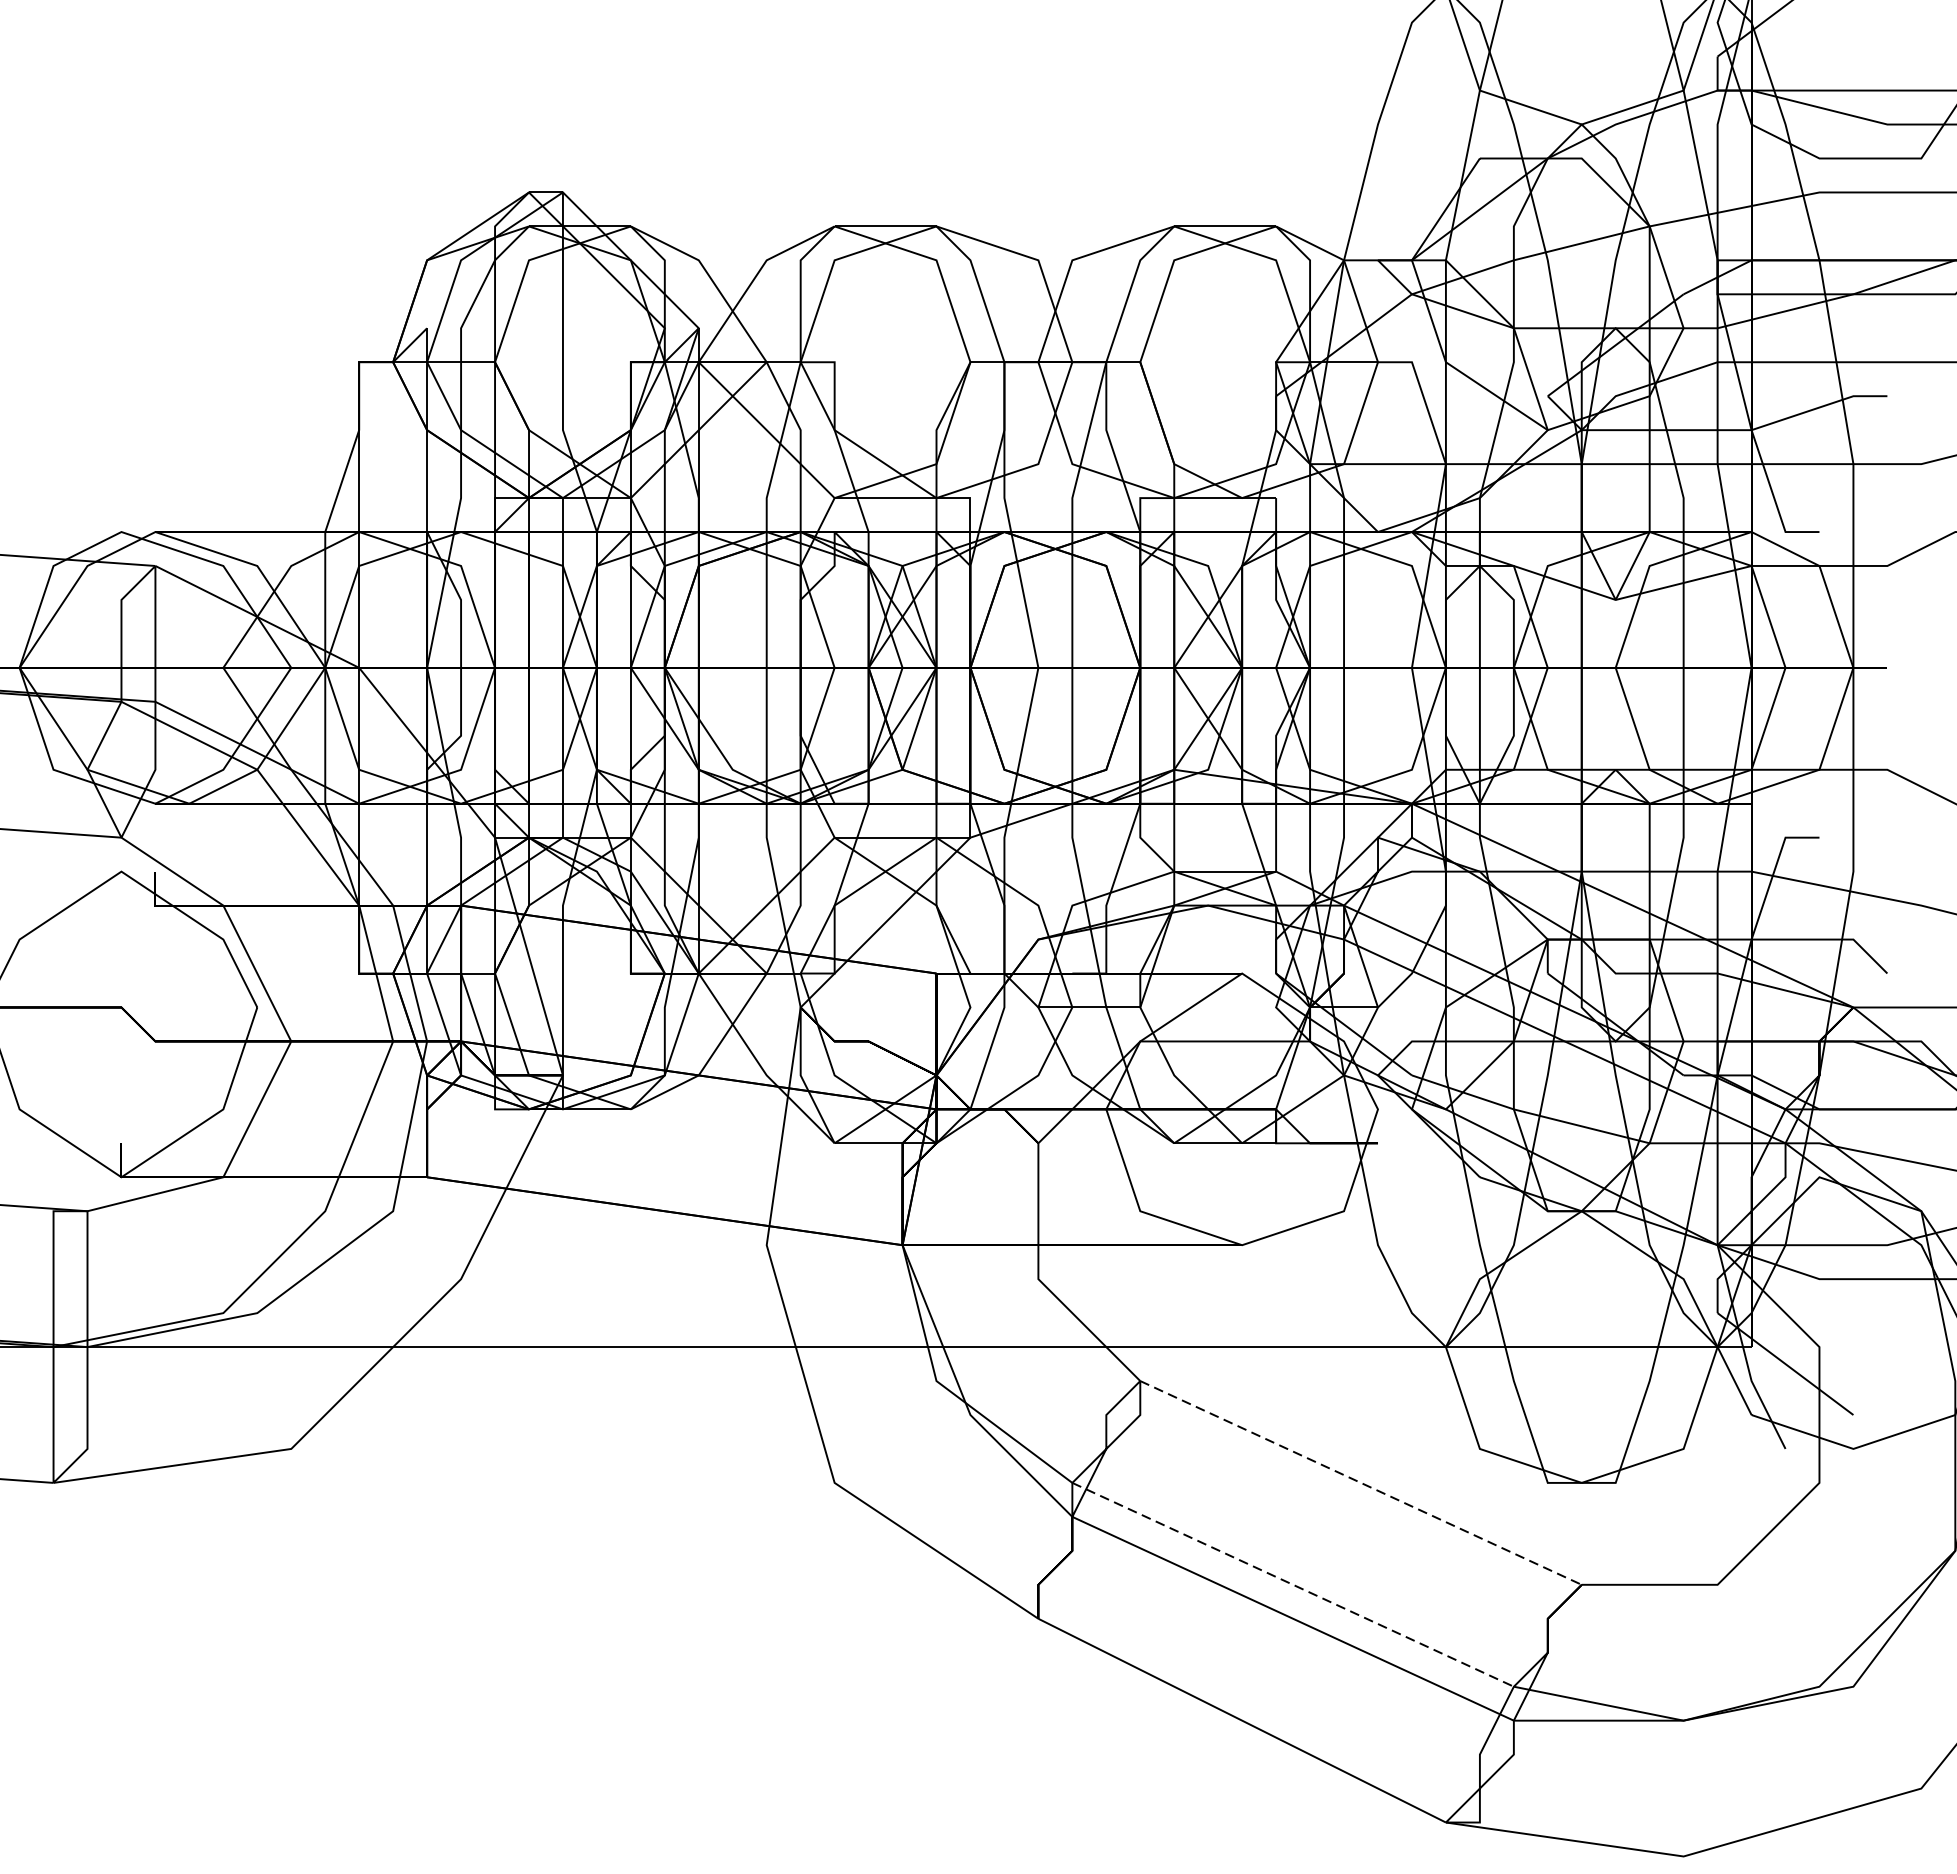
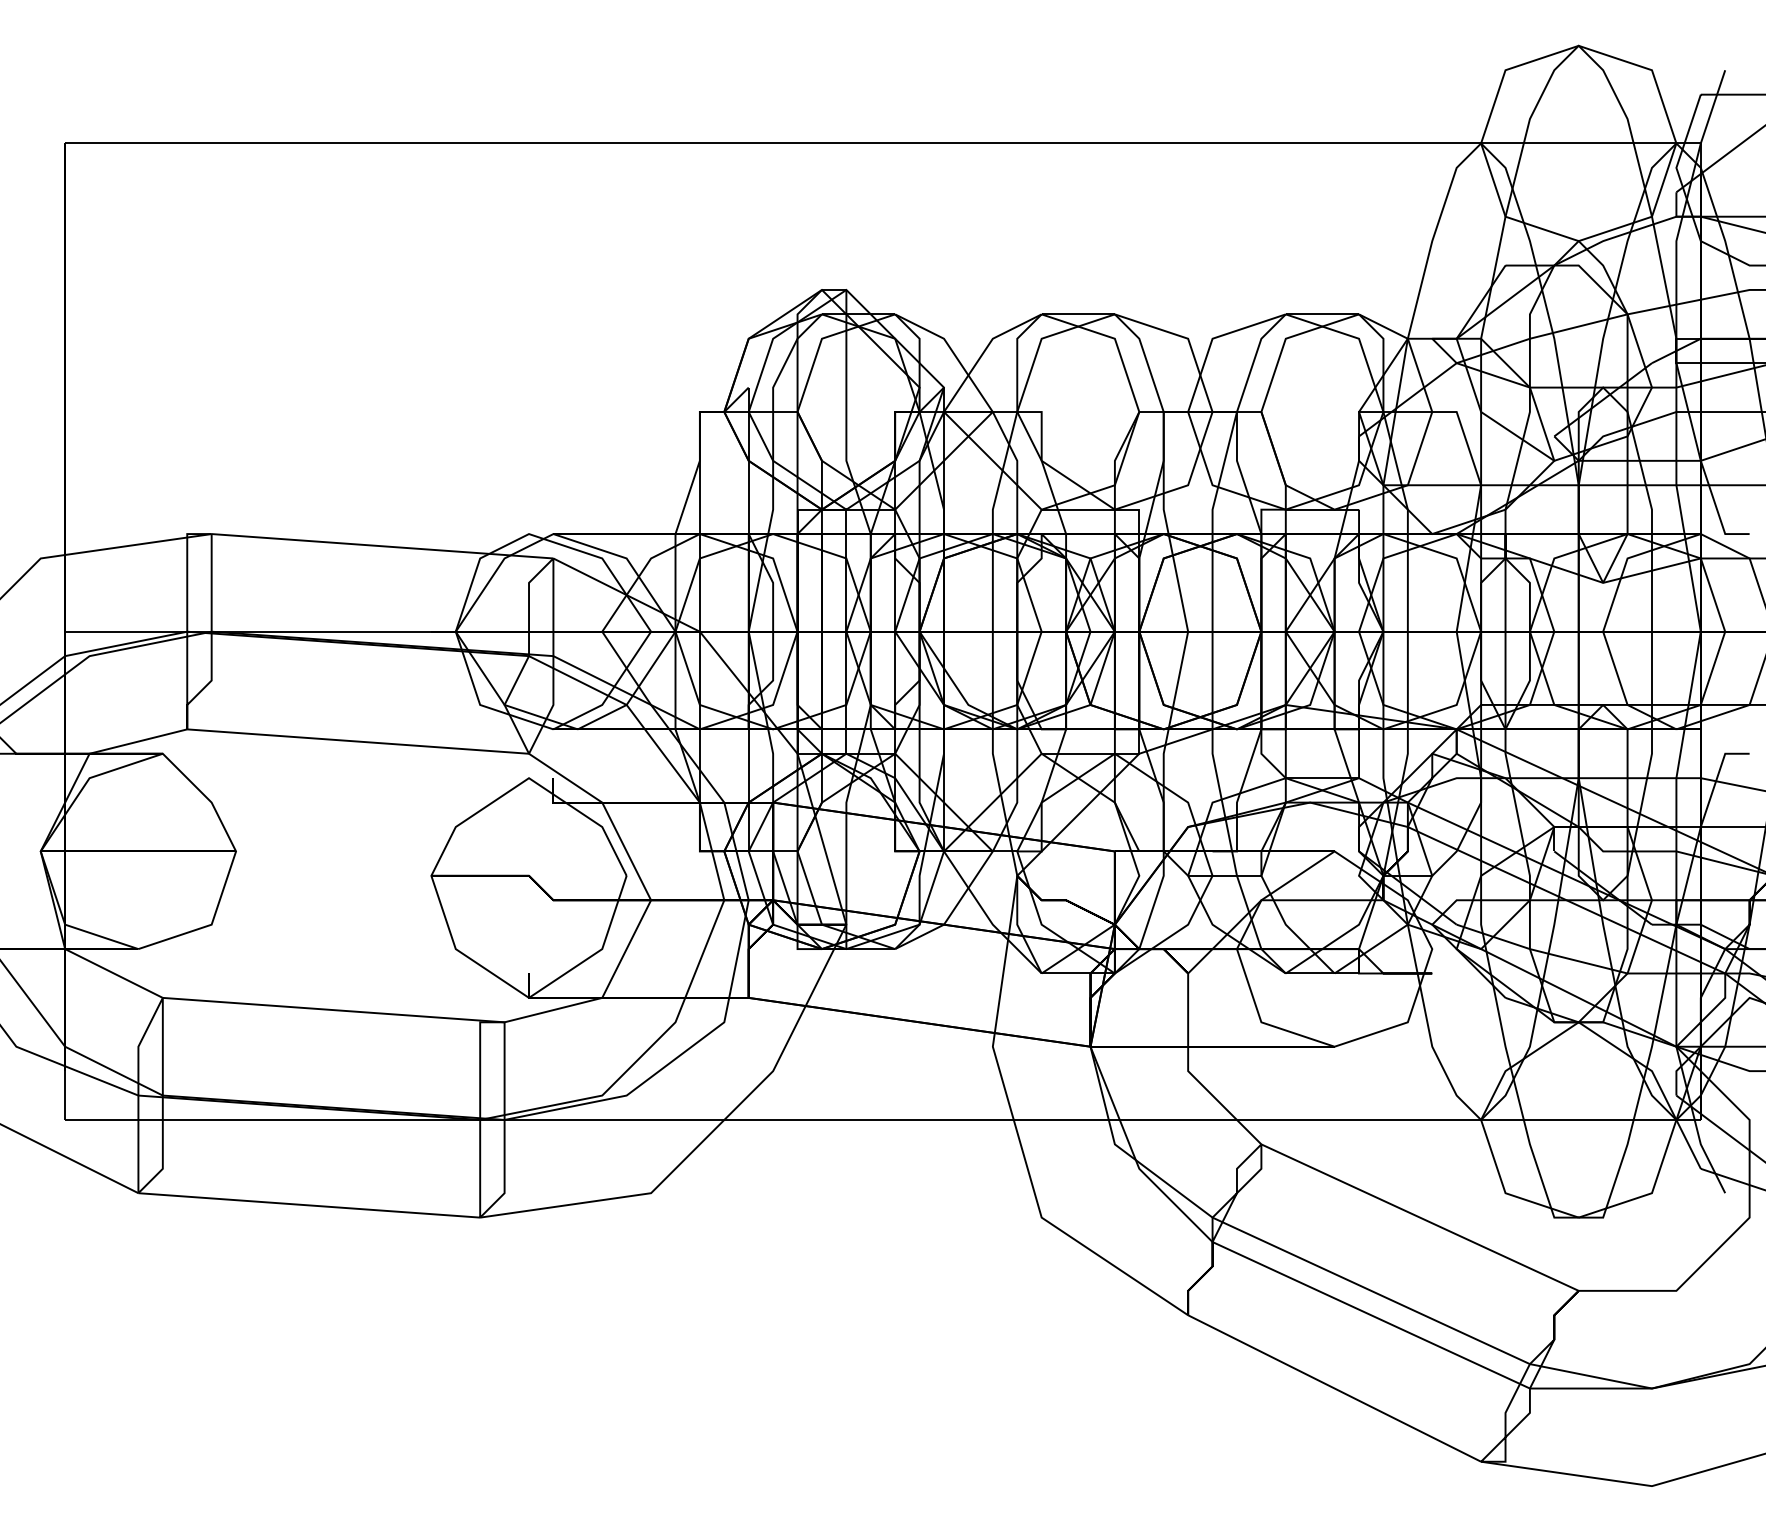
line: (1361, 1482) -> (1420, 1217), dashed -> solid
line: (1293, 1584) -> (1371, 1290), dashed -> solid

